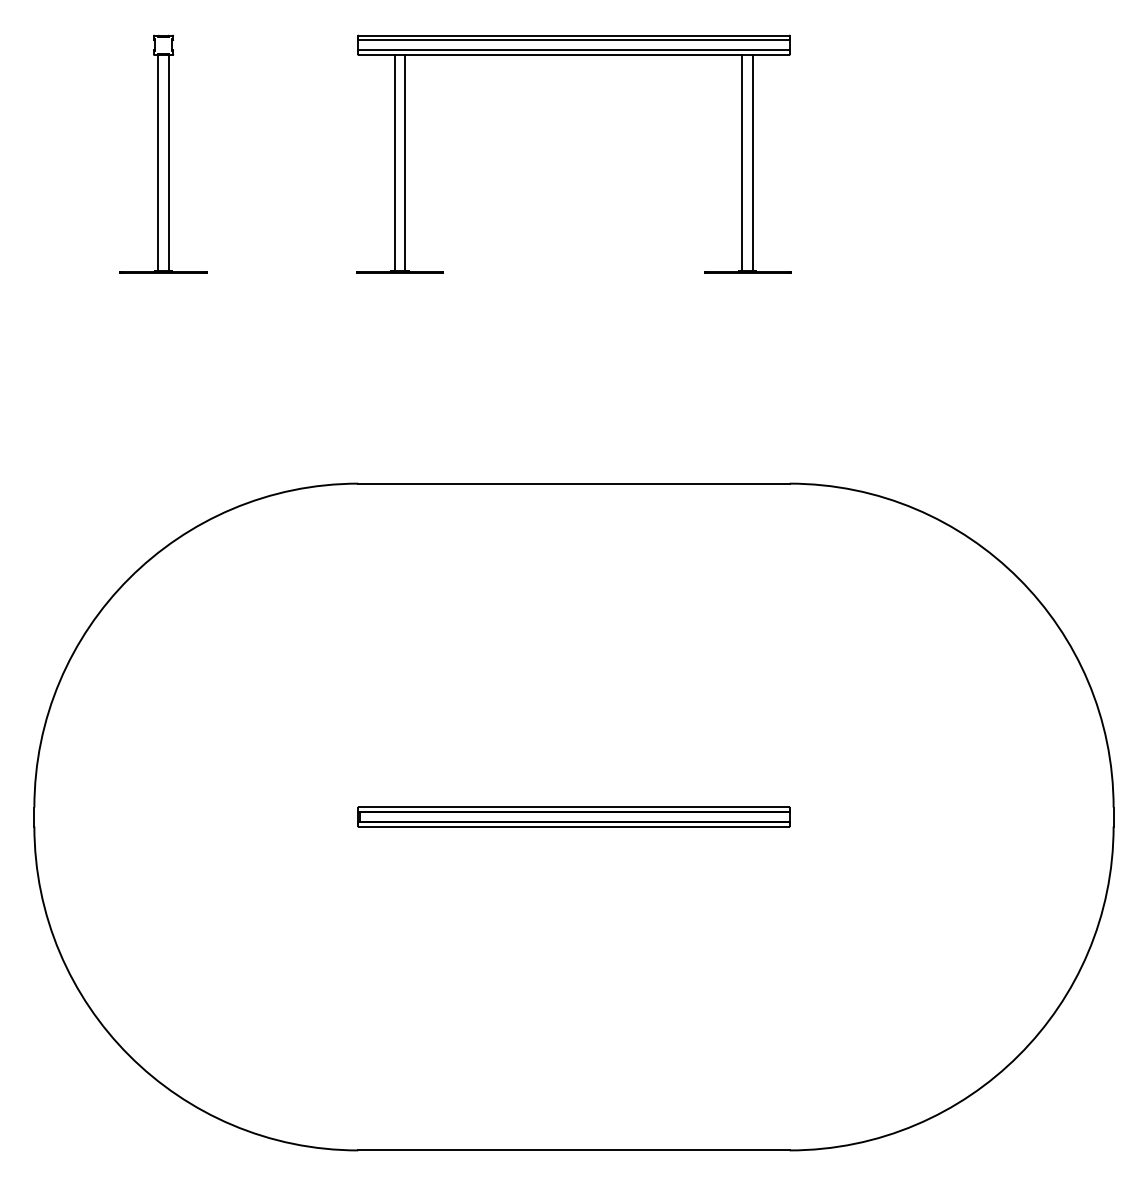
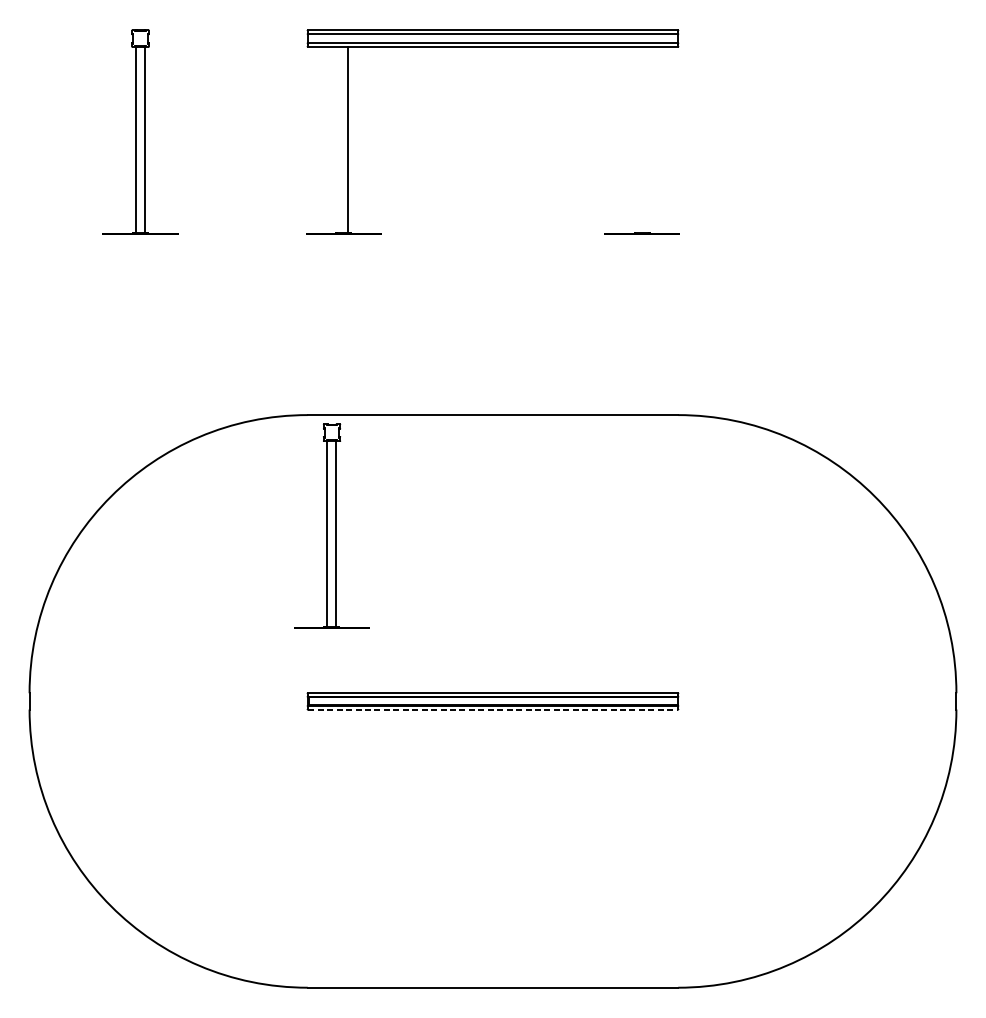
line: (394, 163) -> (338, 140), removed
line: (742, 163) -> (637, 140), removed
line: (752, 163) -> (646, 140), removed
part: (386, 612) -> (331, 525), added
line: (574, 826) -> (493, 709), solid -> dashed

